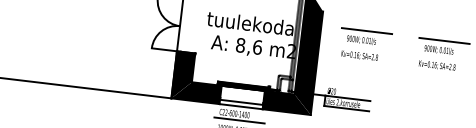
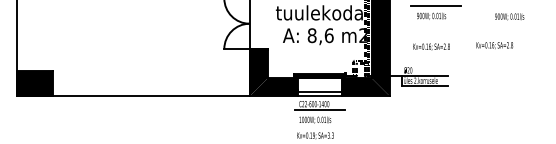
line: (443, 41) -> (513, 7), removed
text: (359, 55) -> (431, 46), moved
text: (436, 65) -> (494, 45), moved

